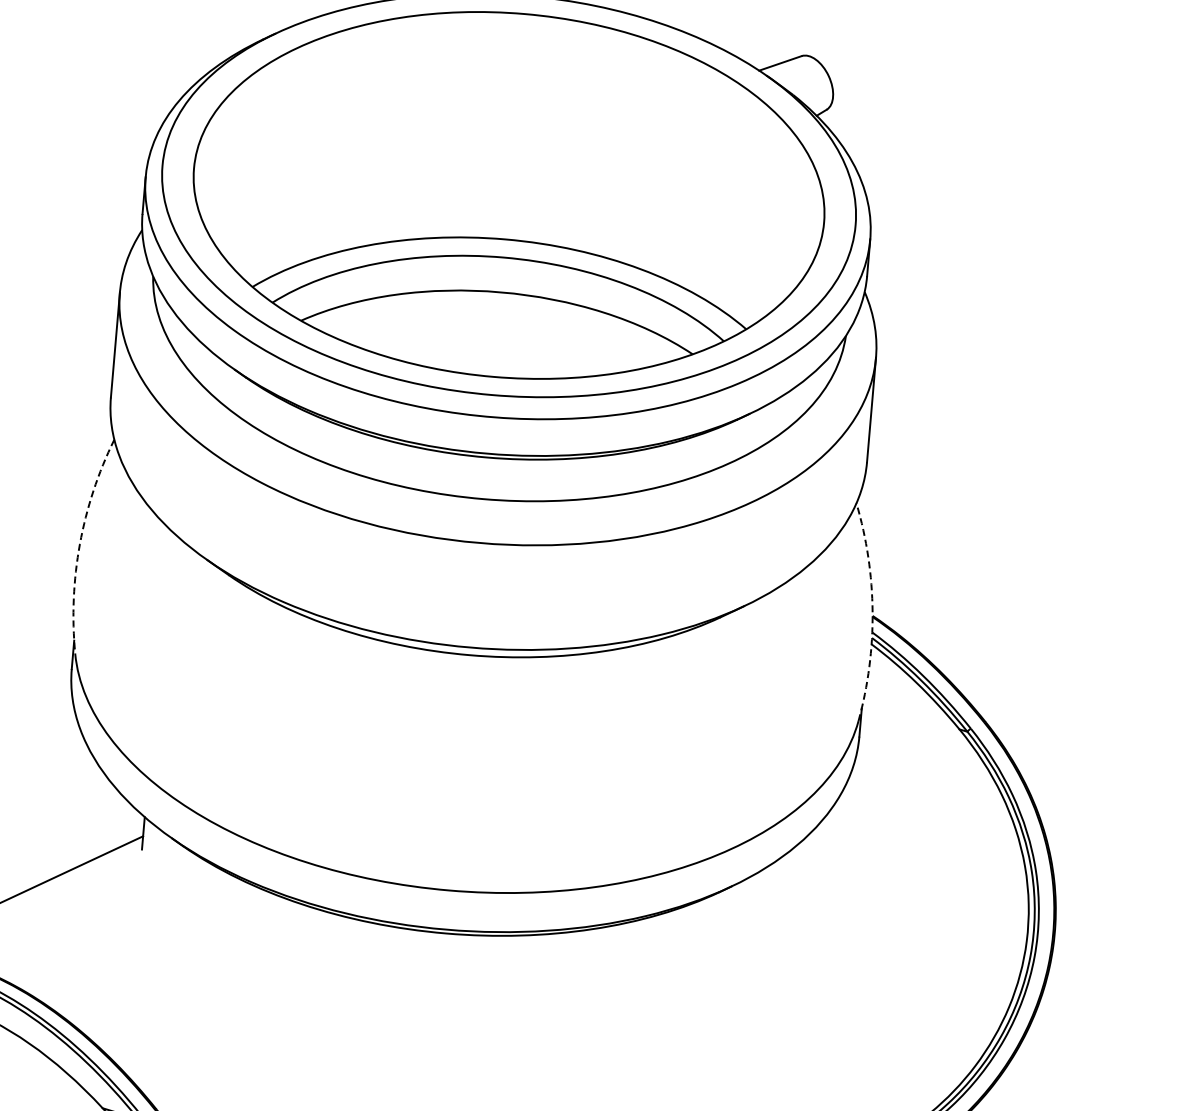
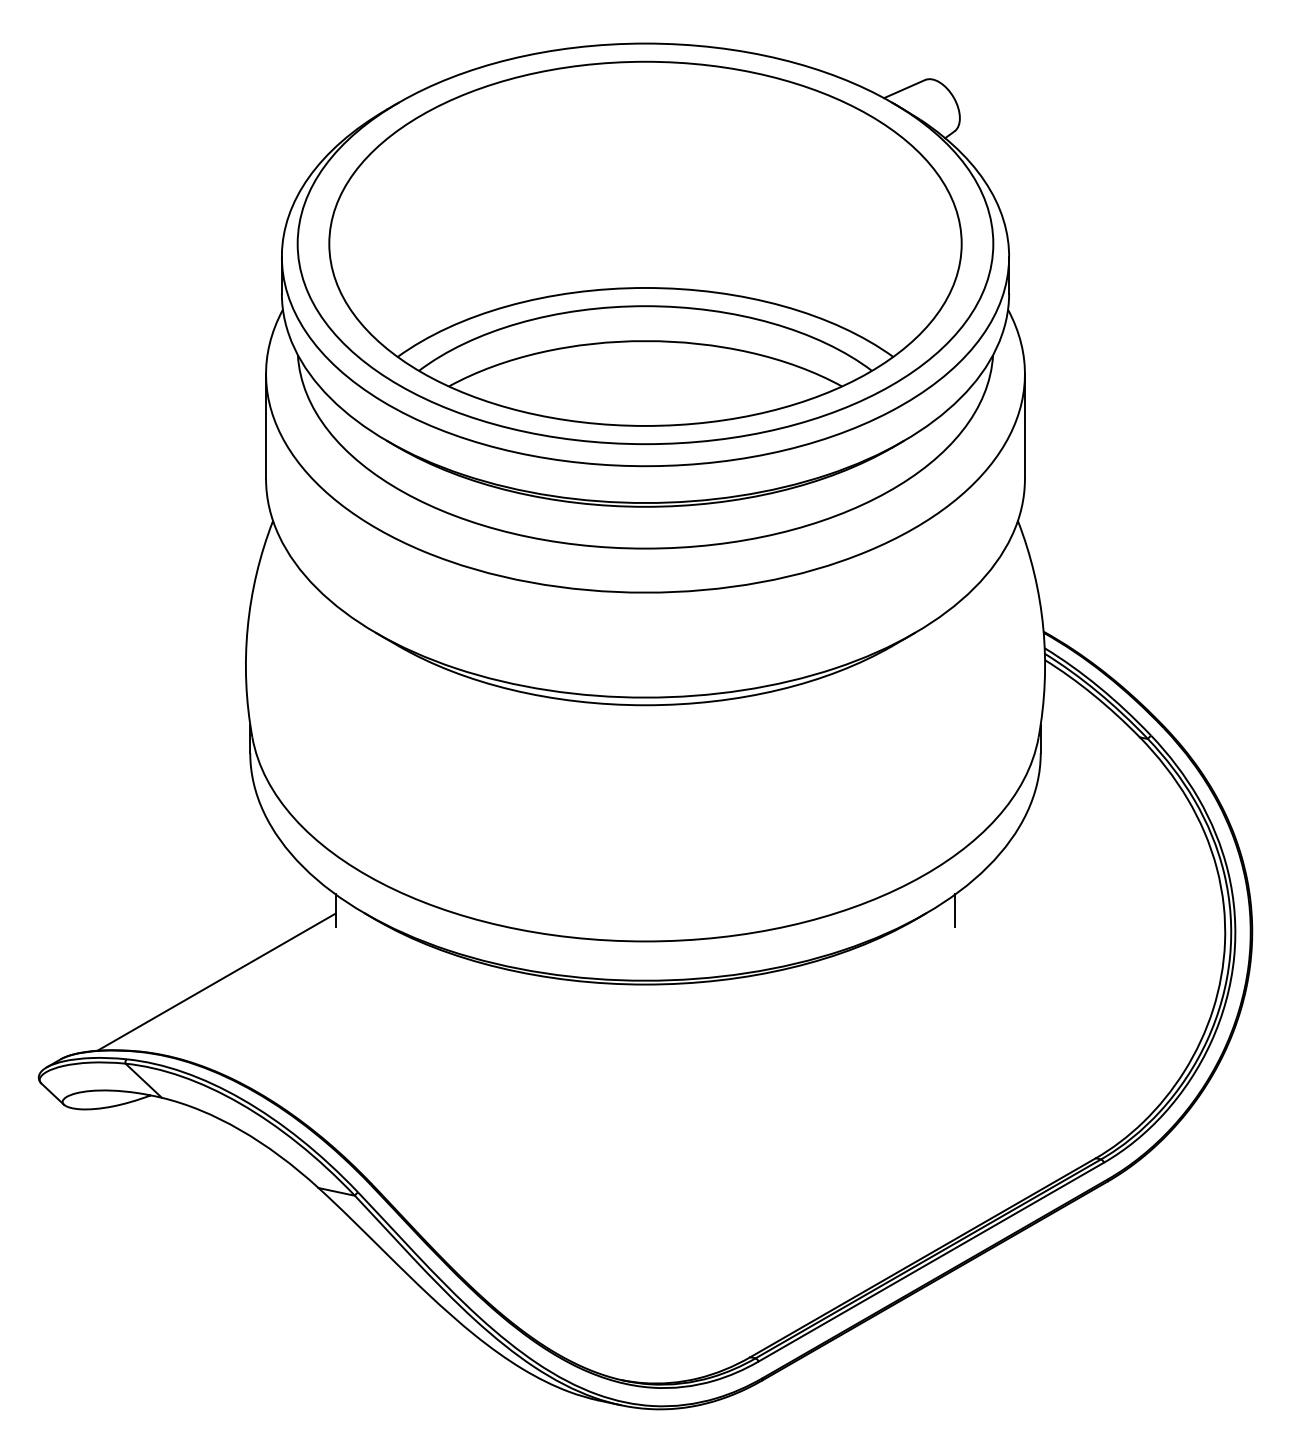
arc: (79, 543) -> (247, 627), dashed -> solid
arc: (872, 611) -> (1043, 627), dashed -> solid
line: (761, 886) -> (955, 910), added

